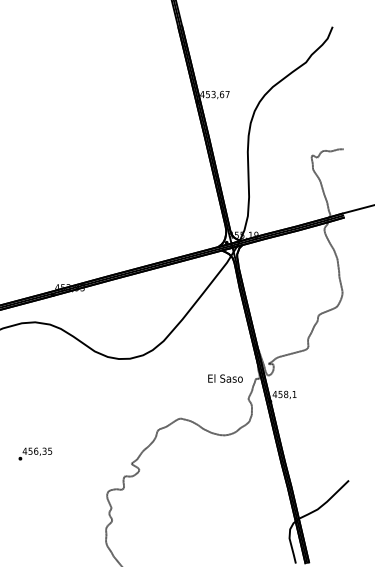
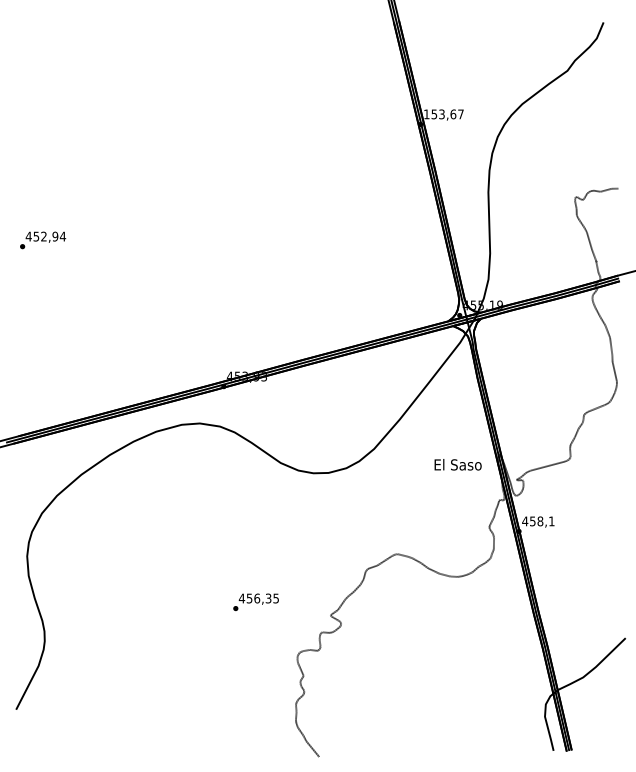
text: (202, 94) -> (426, 114), 453,67 -> 153,67
text: (225, 378) -> (457, 464), moved
text: (34, 454) -> (255, 602), moved

